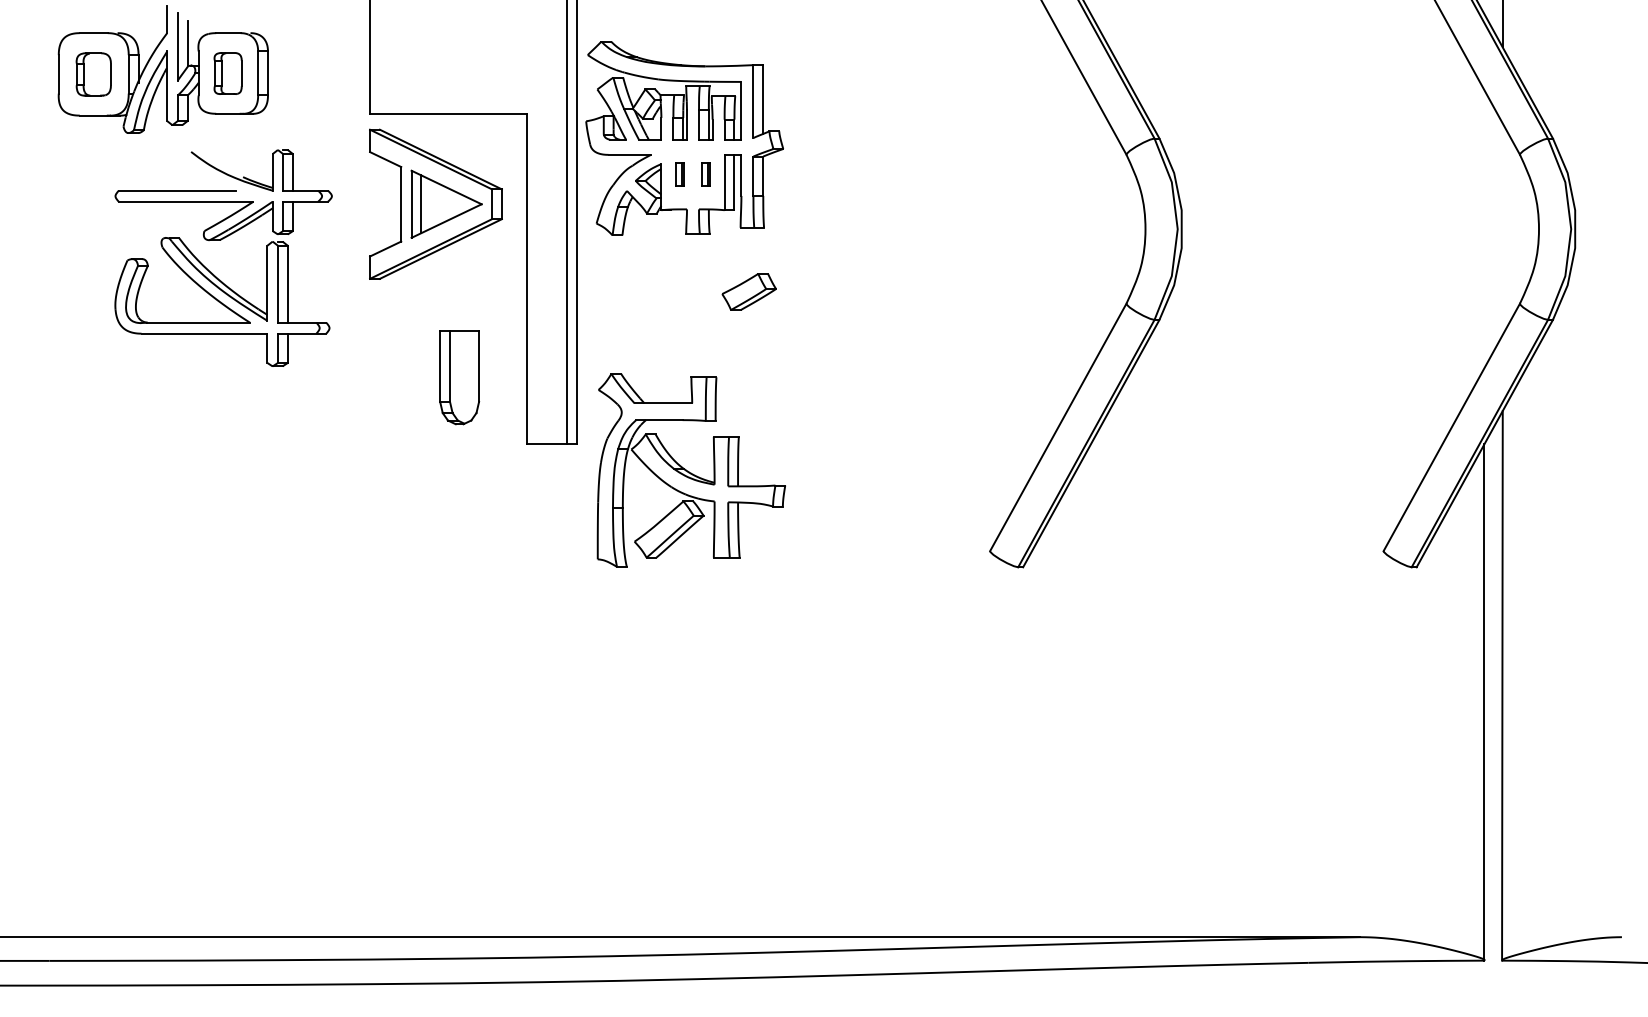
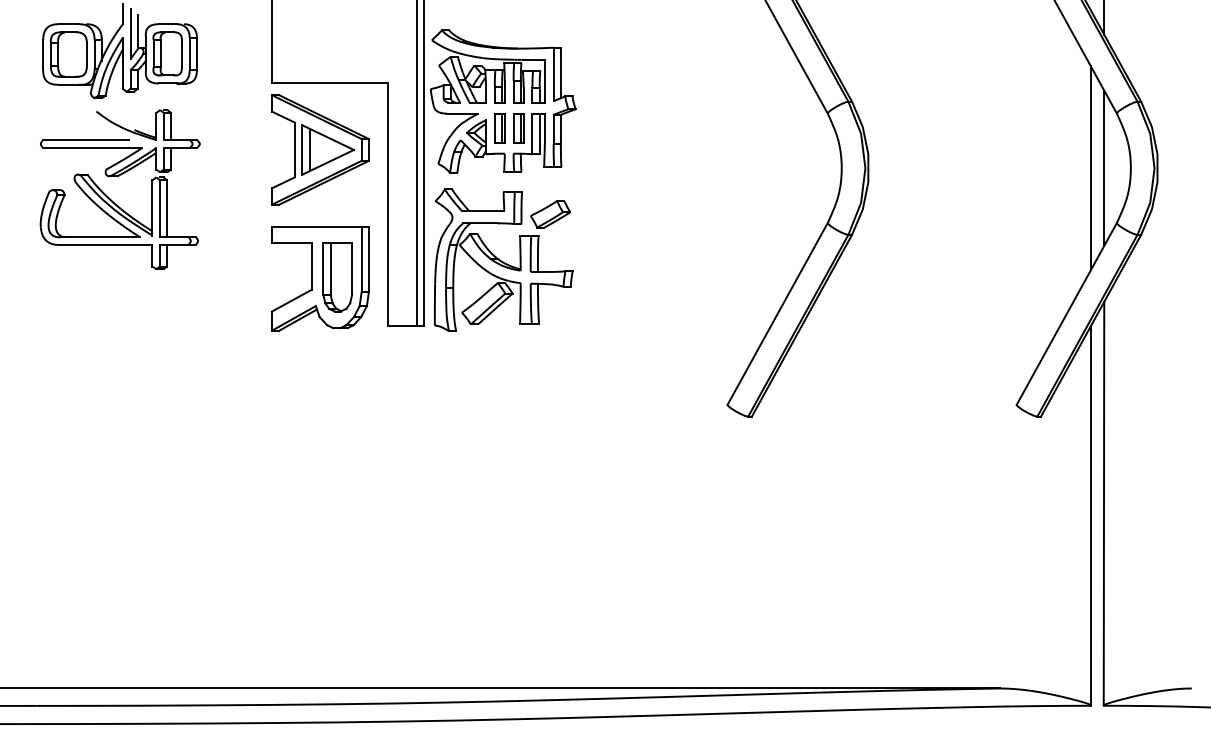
part: (227, 73) -> (167, 53), size x1.43
part: (93, 74) -> (68, 54), size x1.43
part: (679, 174) -> (499, 128), size x1.67
part: (705, 174) -> (518, 128), size x1.67
line: (1502, 228) -> (1104, 167), added
line: (1484, 229) -> (1090, 168), added
part: (221, 240) -> (118, 176), moved
part: (435, 379) -> (320, 278), added
part: (690, 470) -> (502, 260), moved

